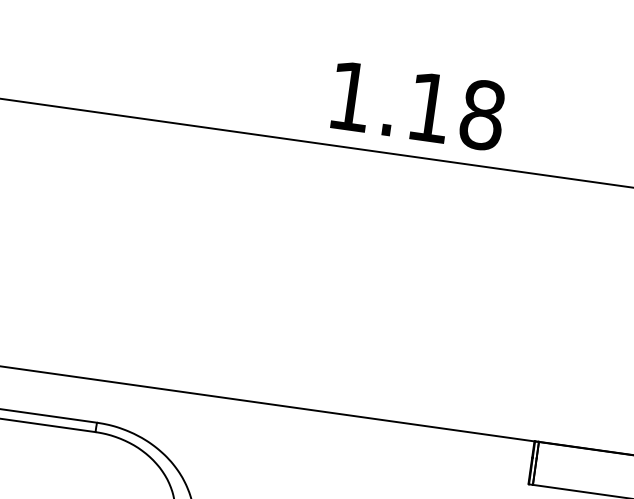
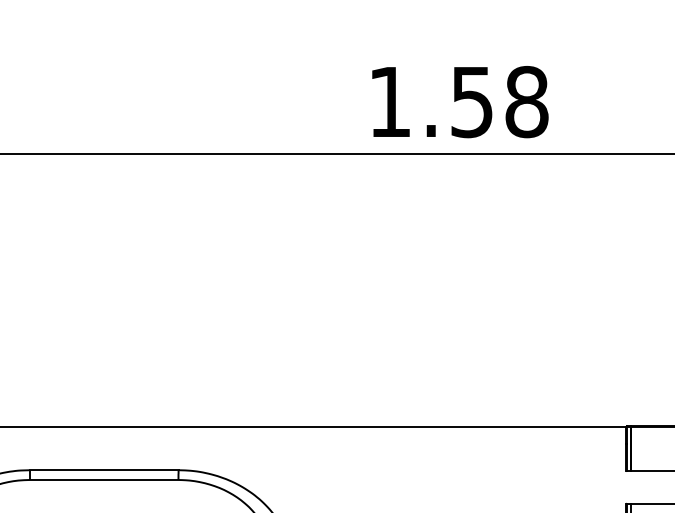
text: (429, 108) -> (471, 102), 1.18 -> 1.58

